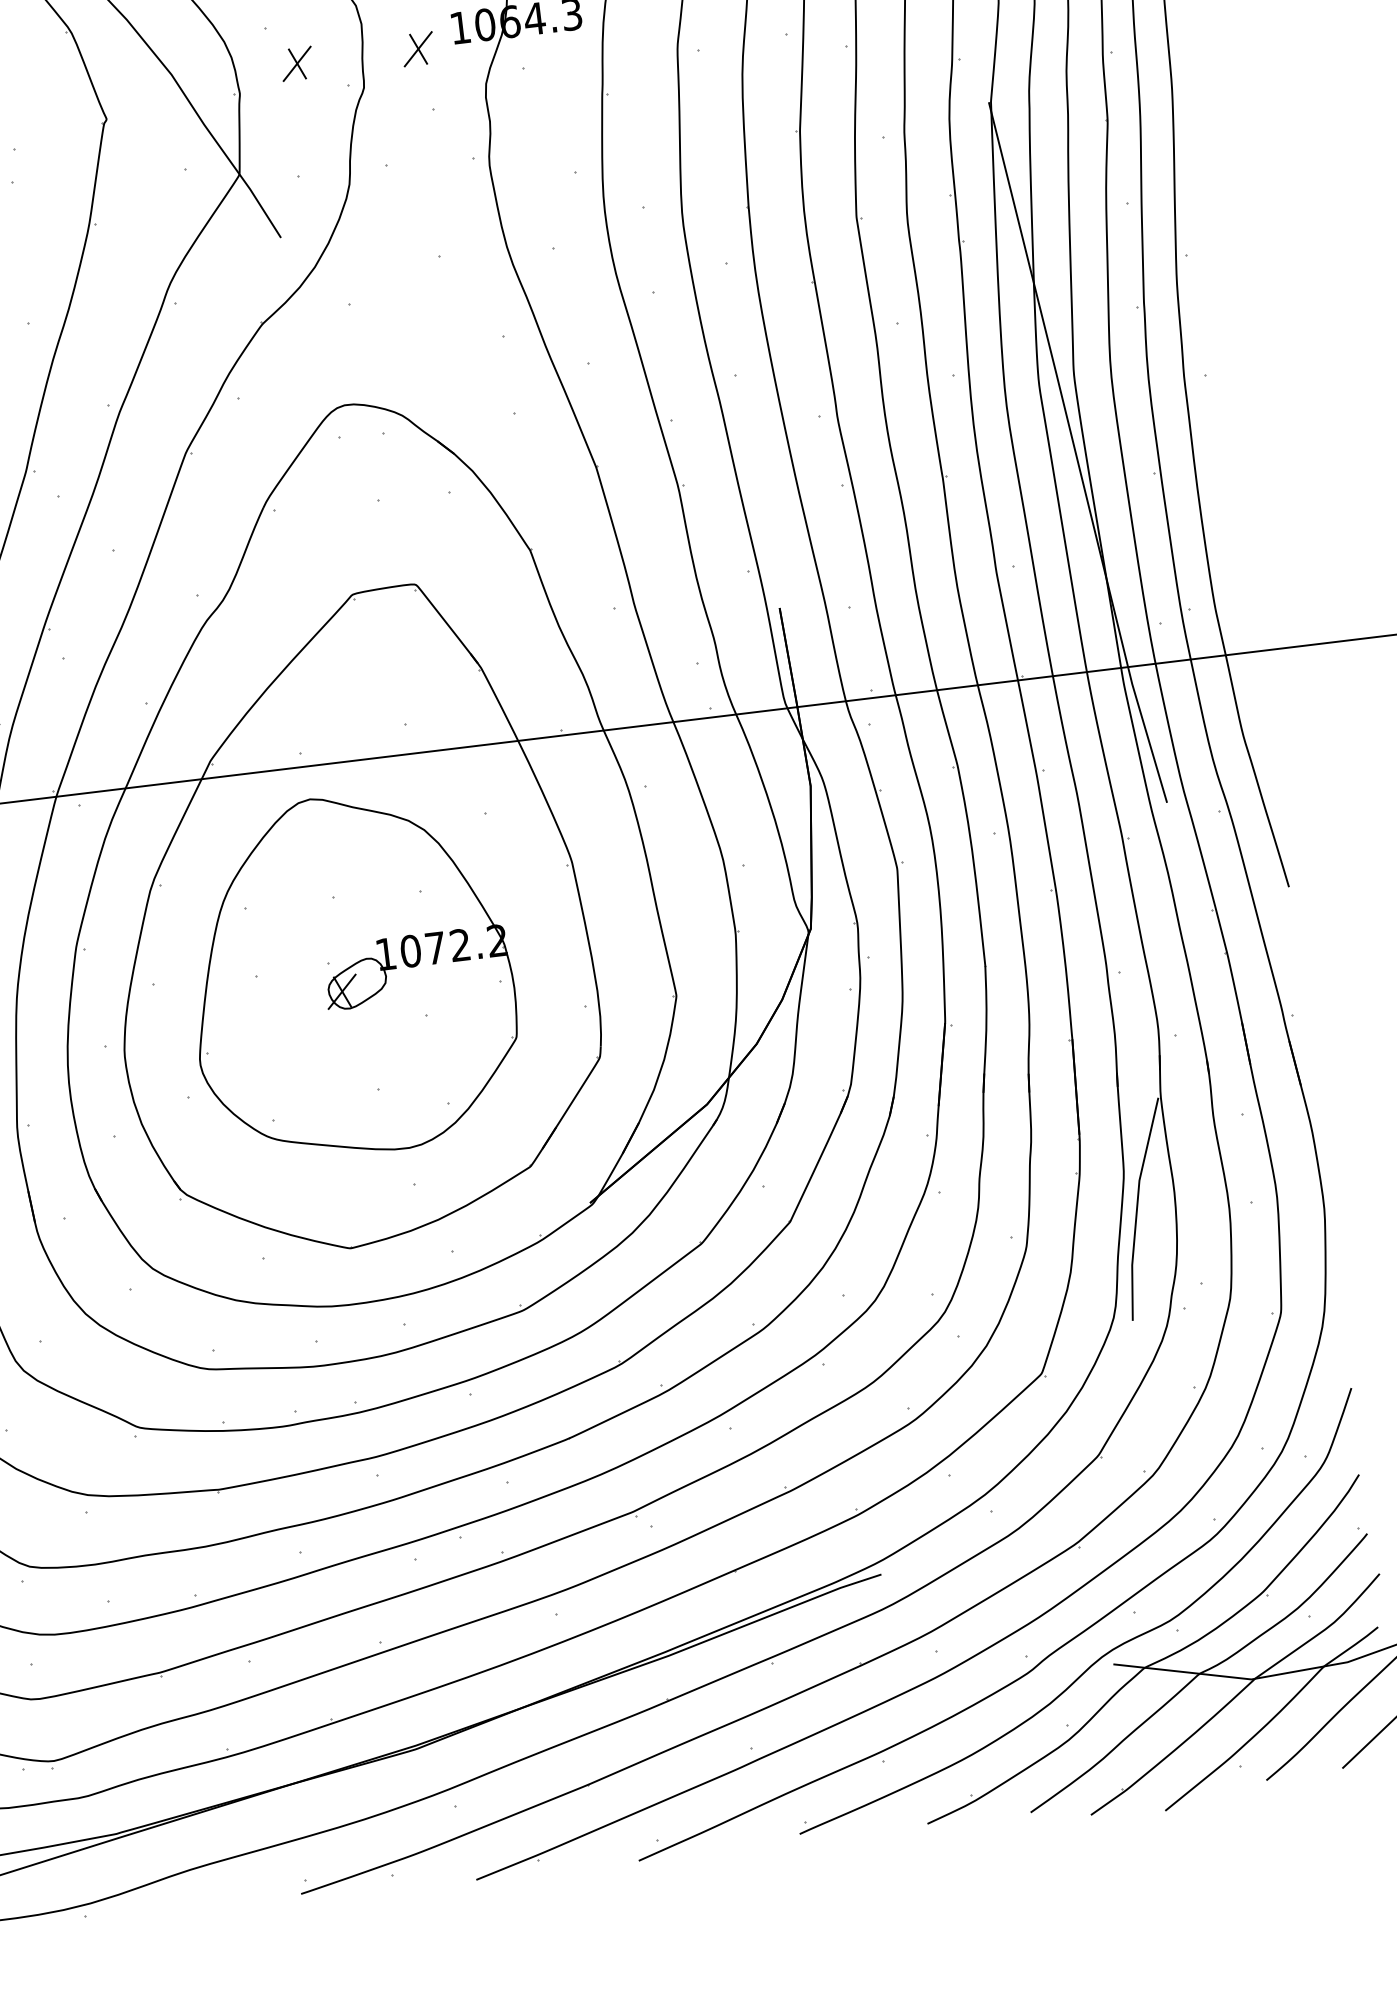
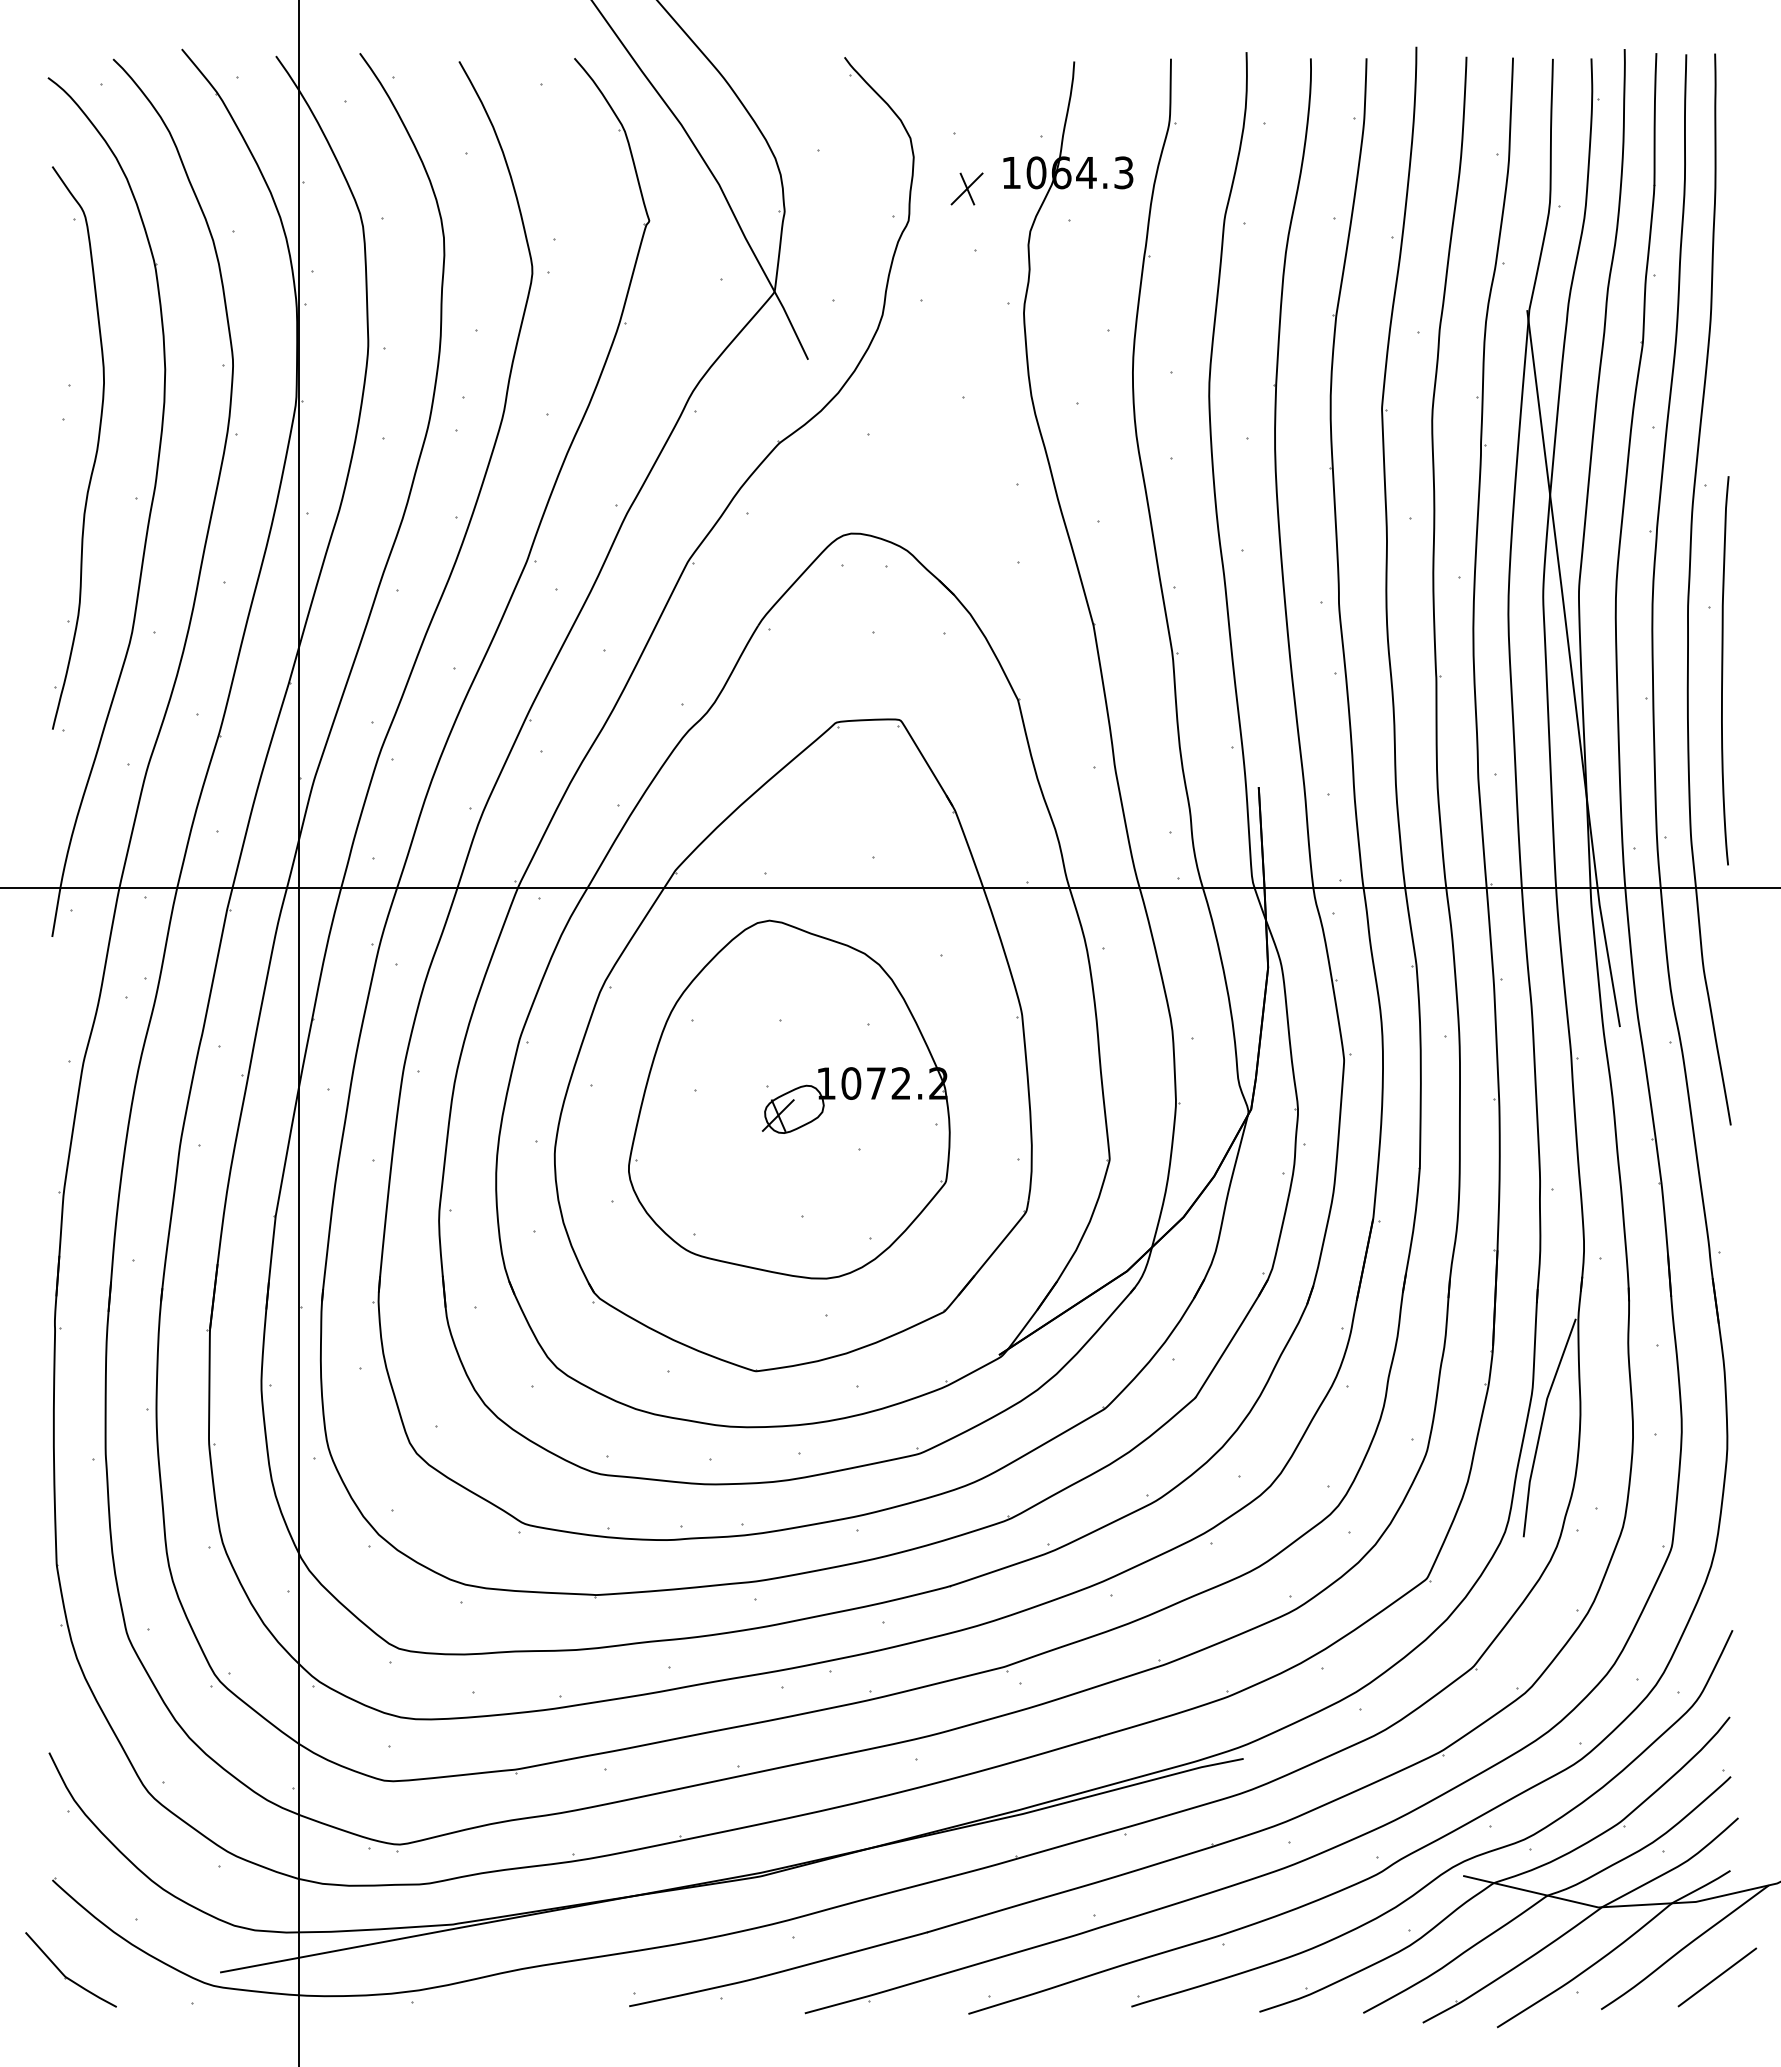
part: (296, 63) -> (844, 188), removed
curve: (1227, 436) -> (1723, 670), added

